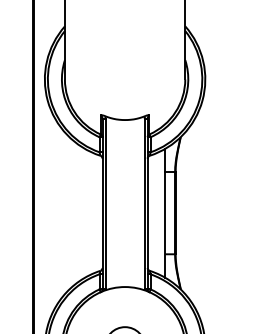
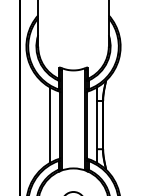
line: (84, 212) -> (49, 124), added

